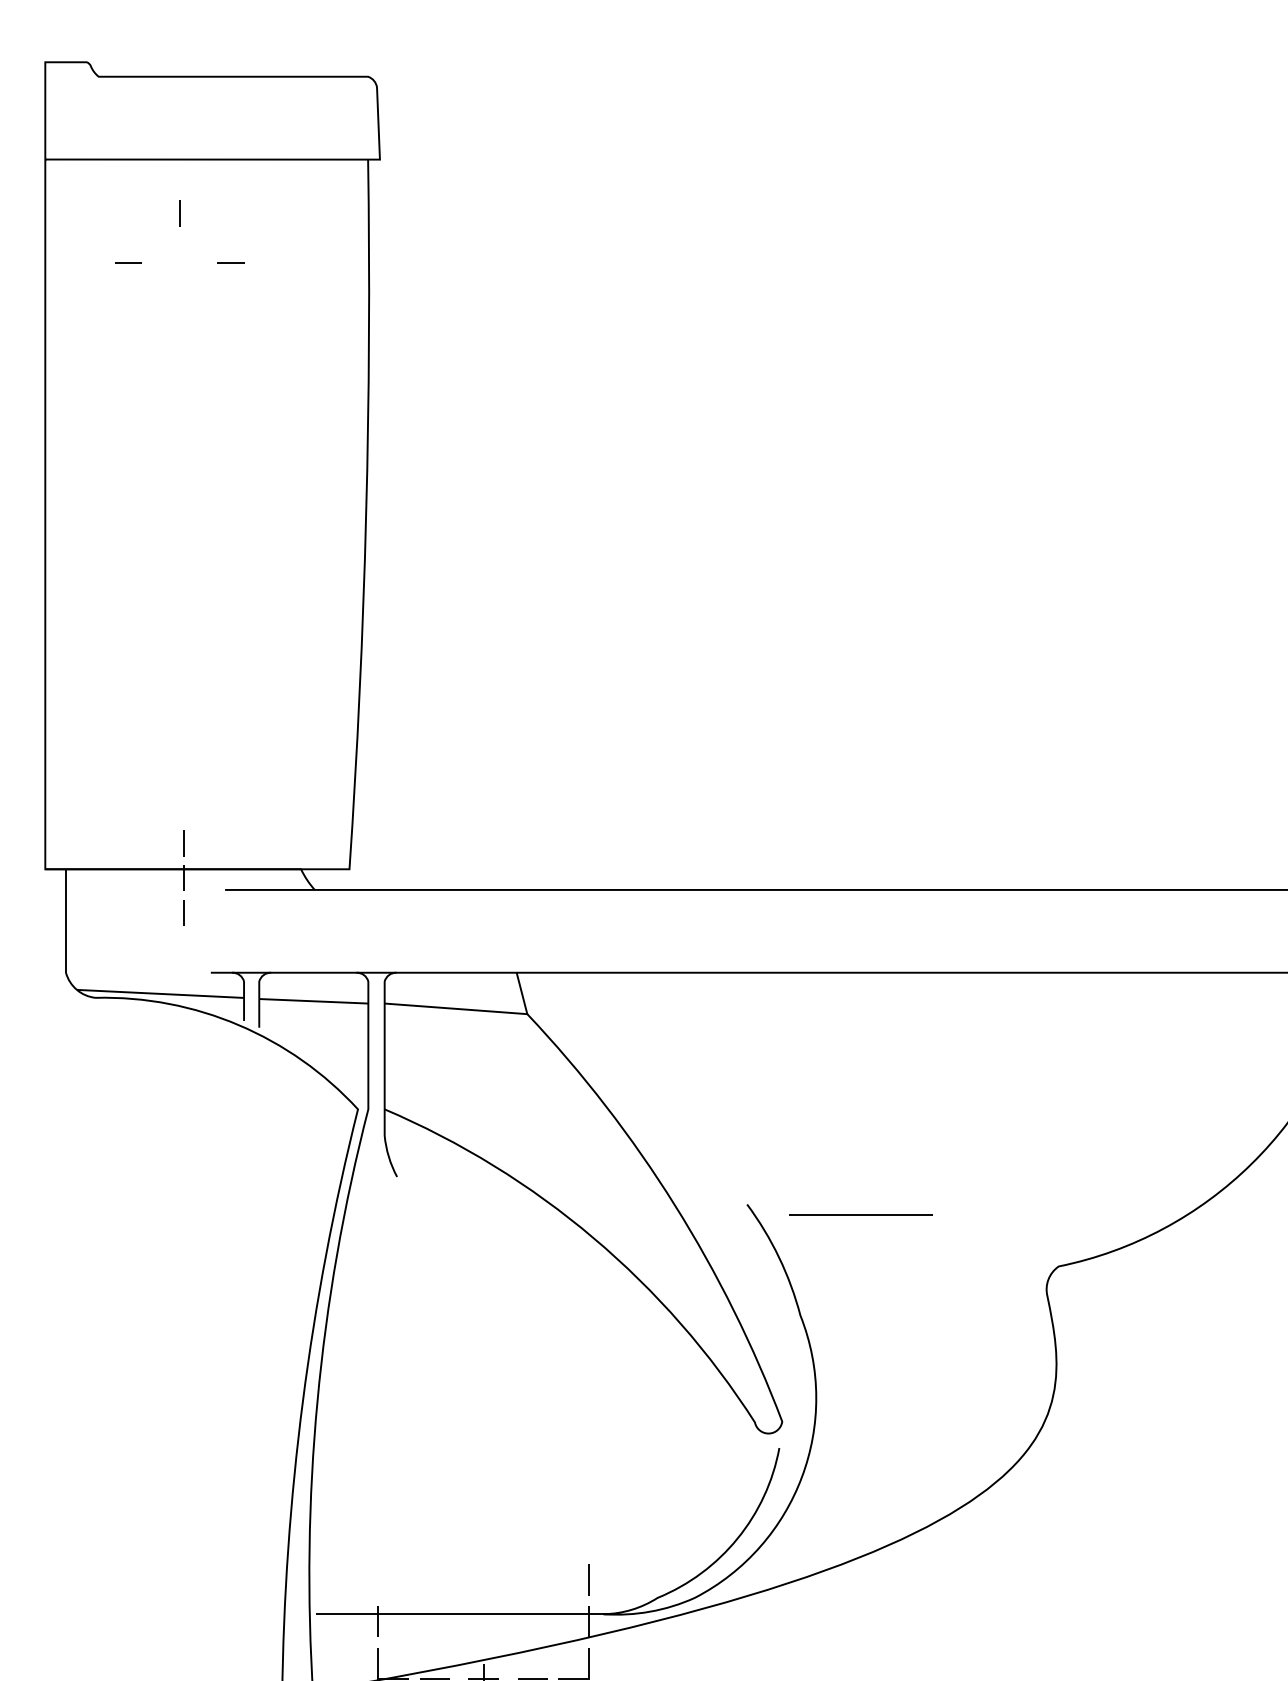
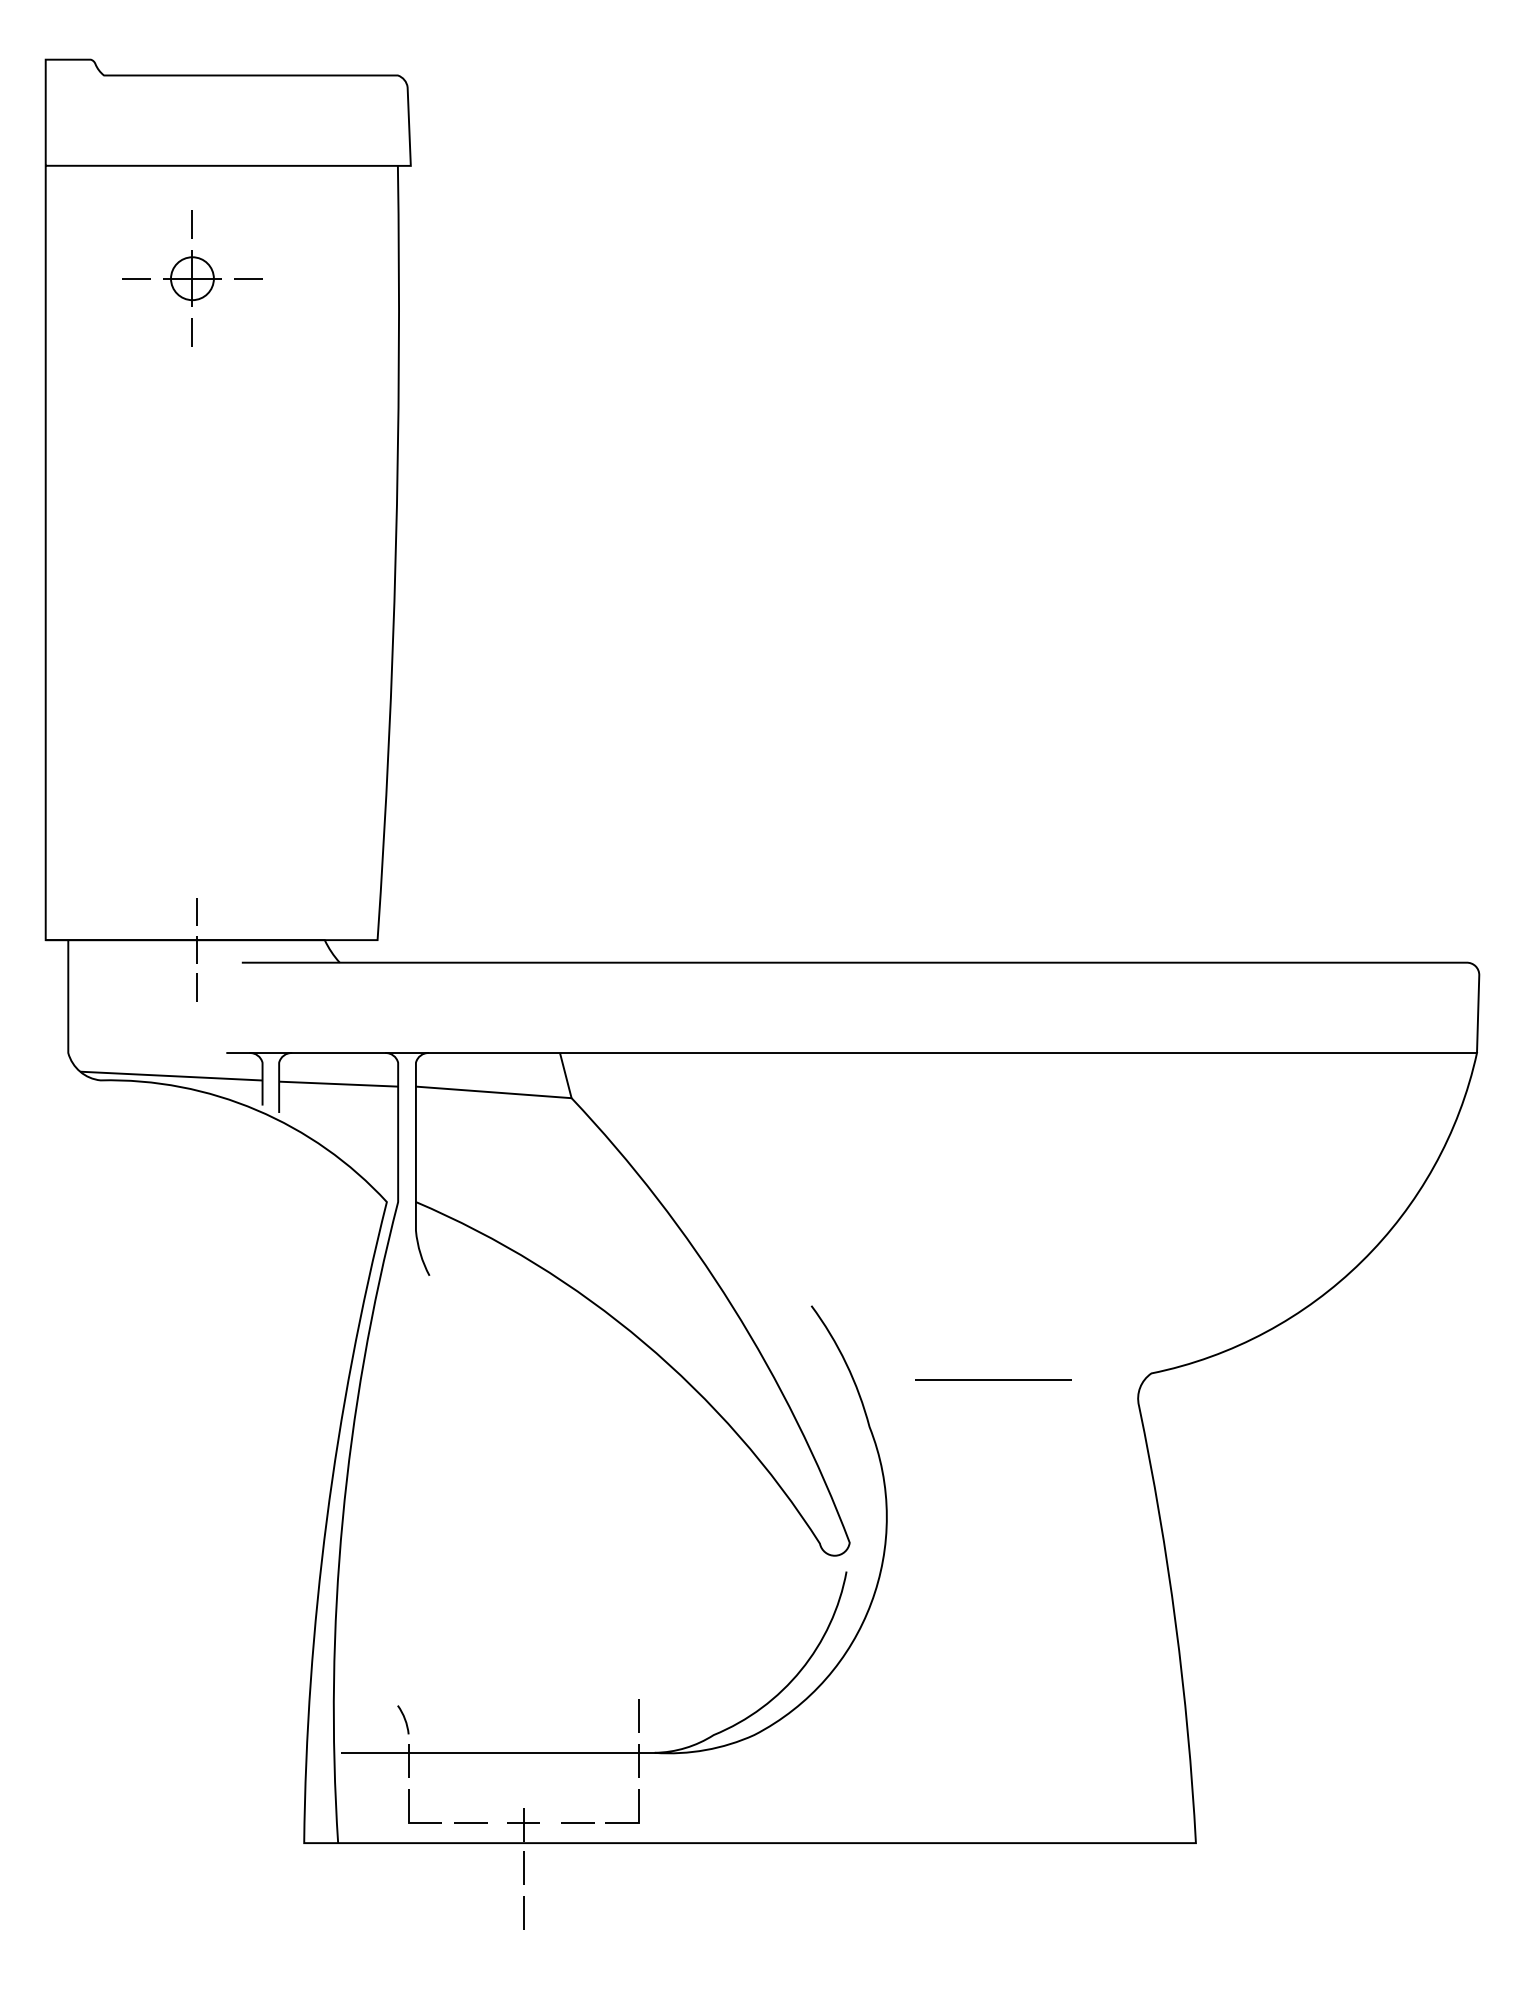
part: (179, 262) -> (192, 278), added
line: (178, 312) -> (191, 332), added
line: (860, 1214) -> (993, 1379), moved
curve: (373, 1582) -> (403, 1718), added

